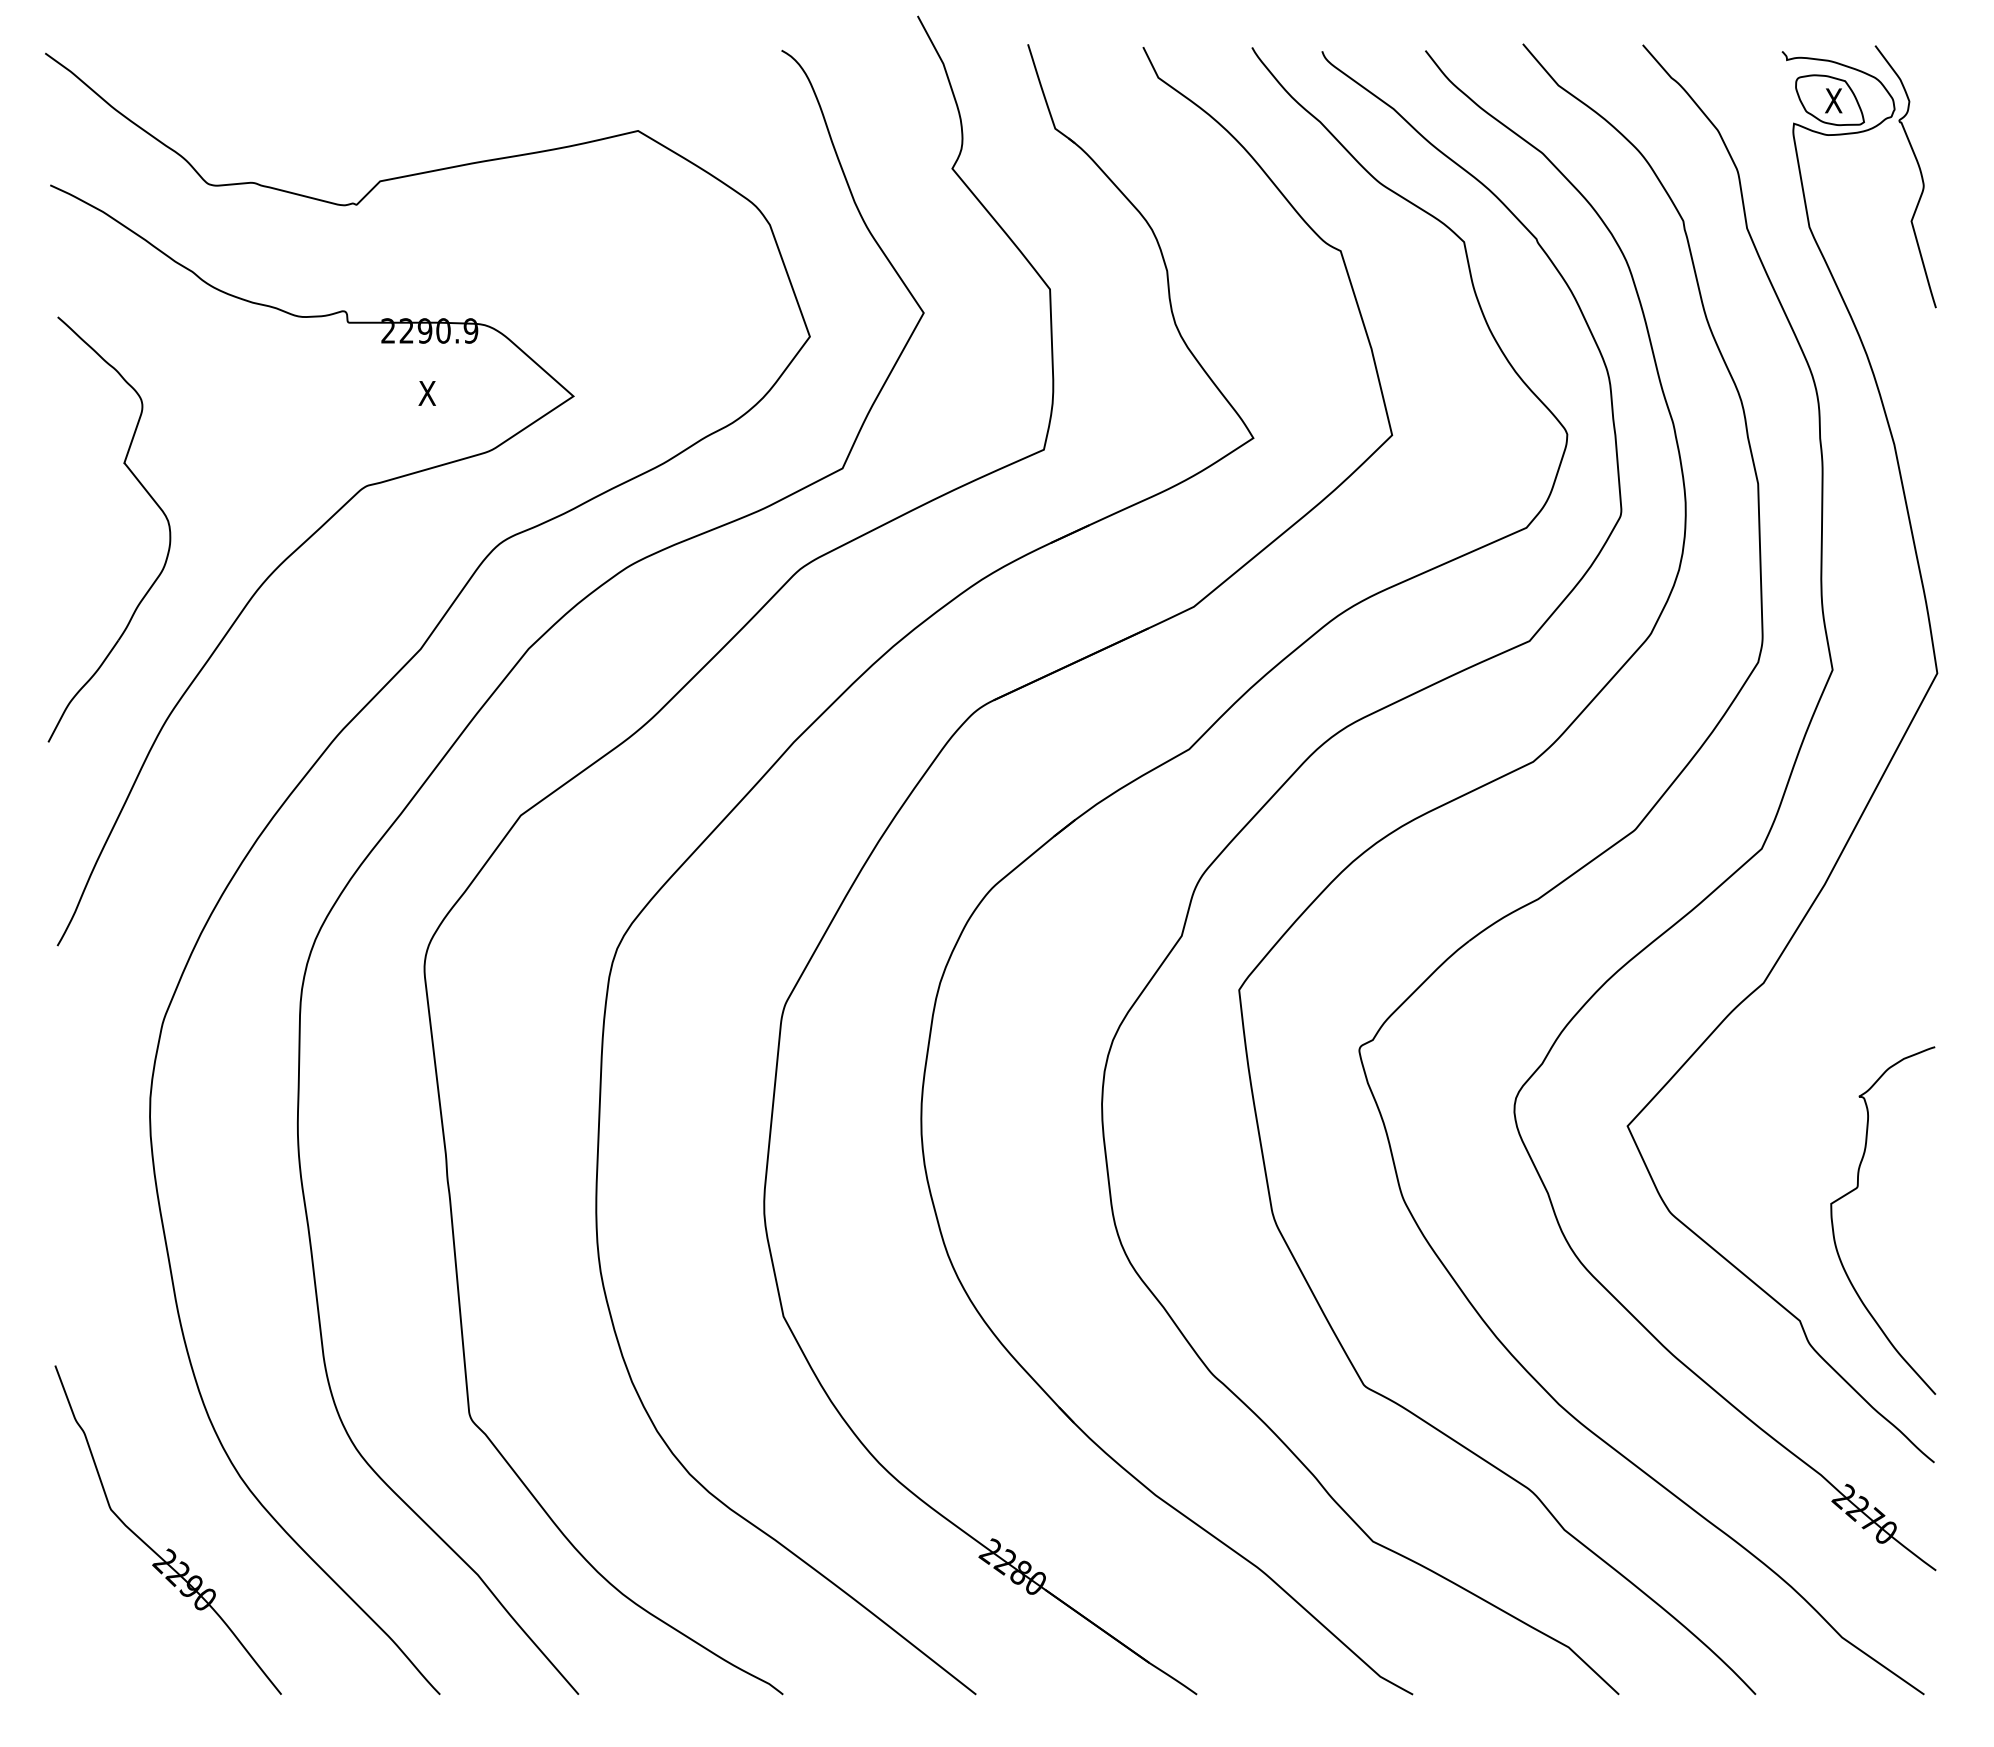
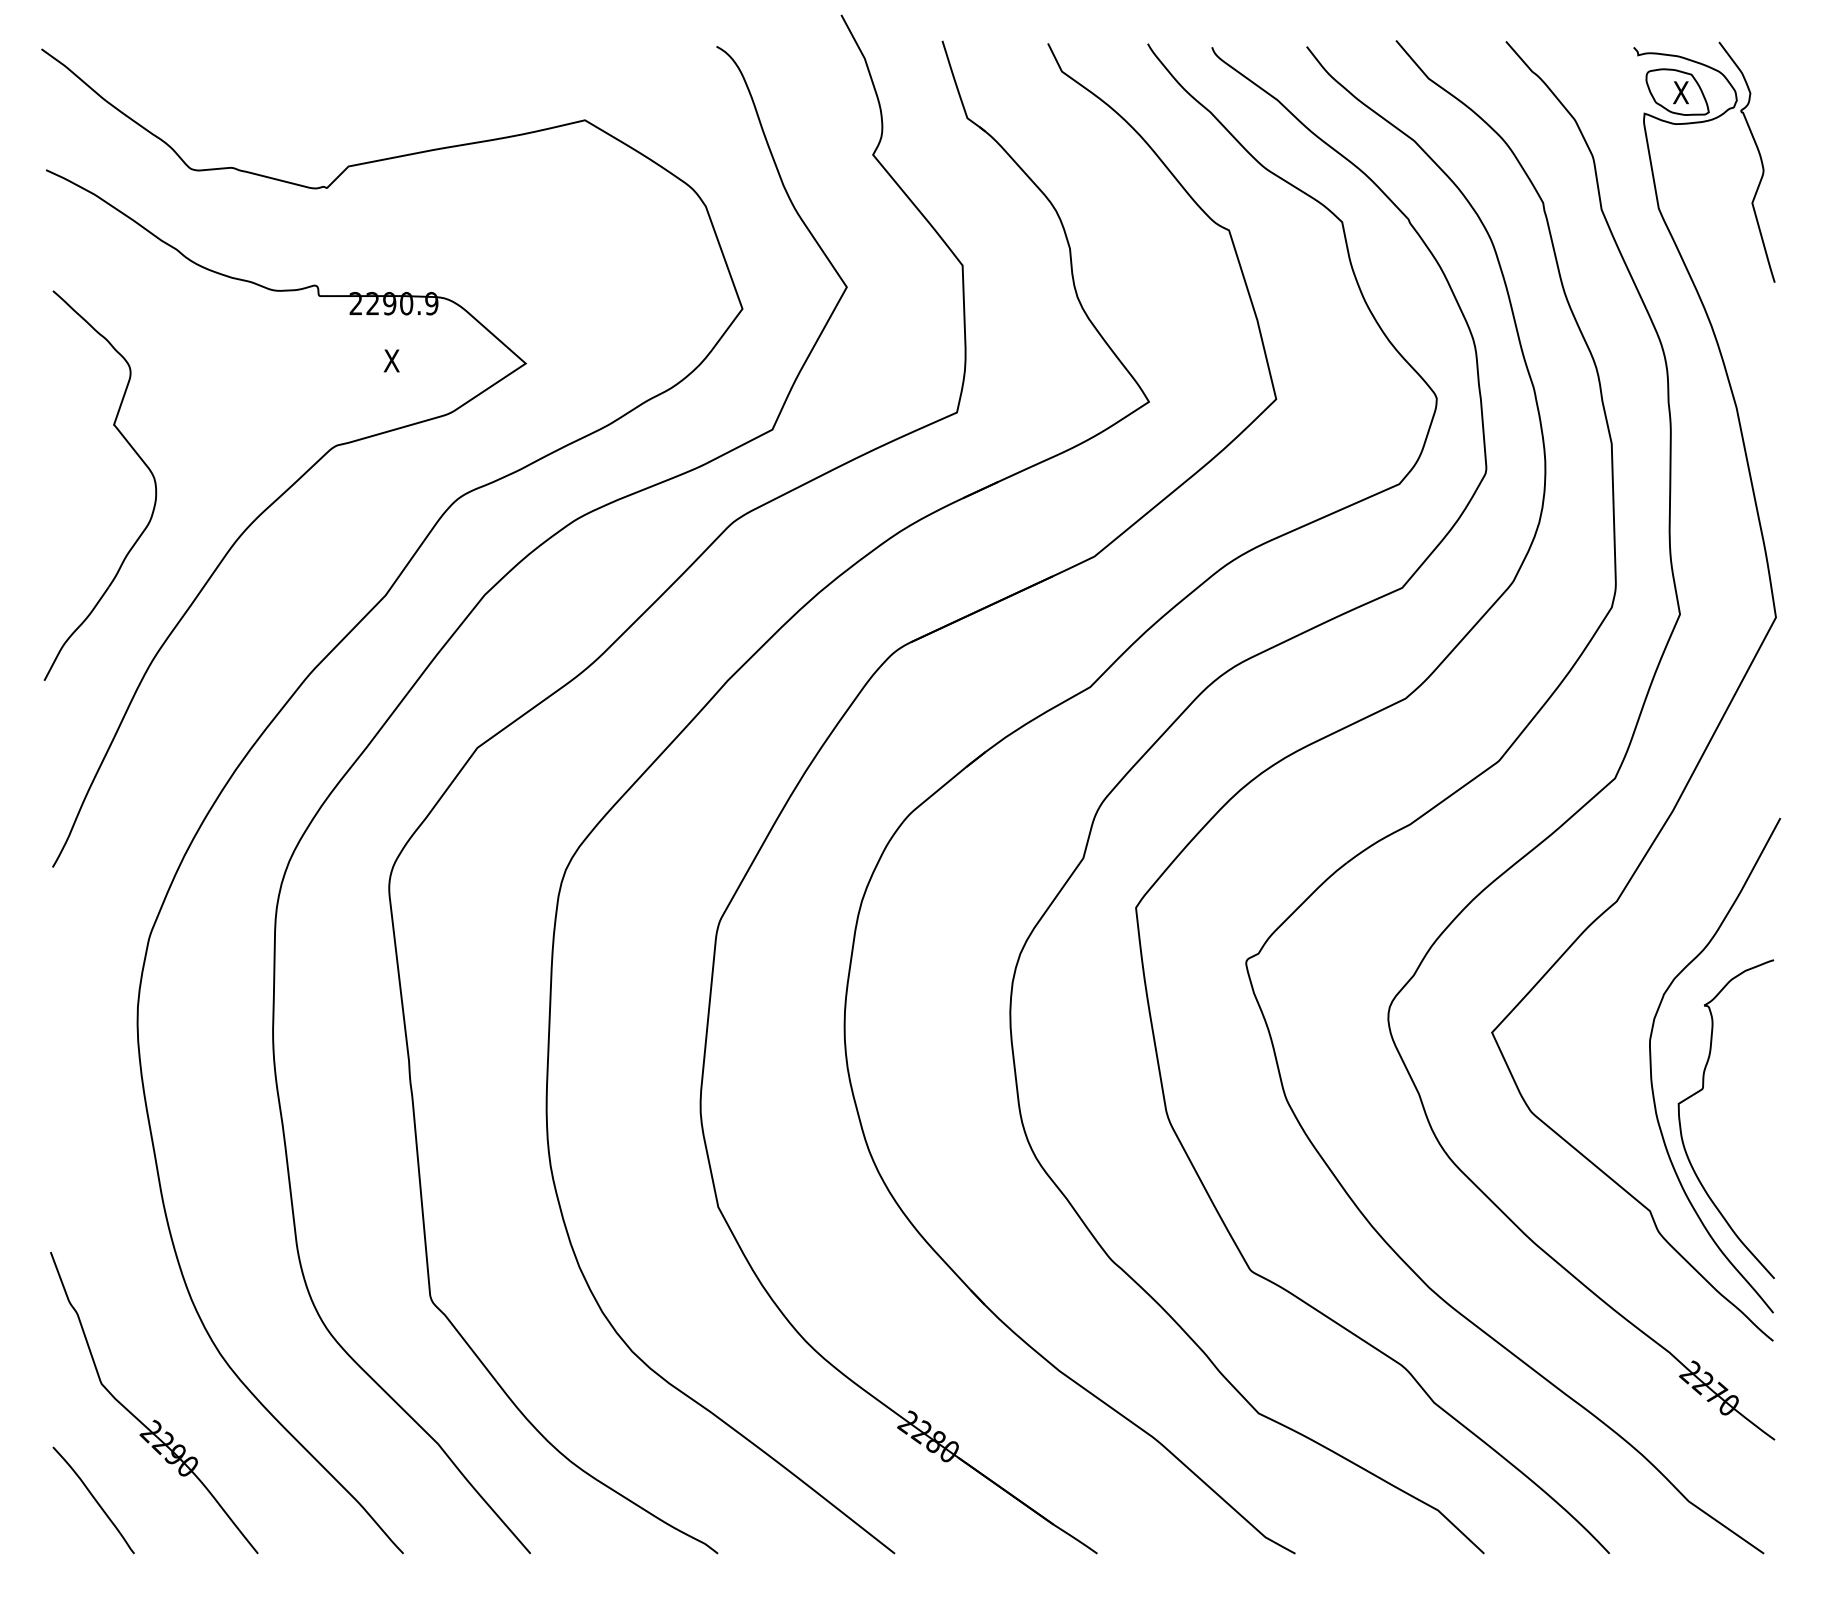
curve: (1801, 1162) -> (1651, 1065), added
curve: (102, 1635) -> (94, 1499), added

